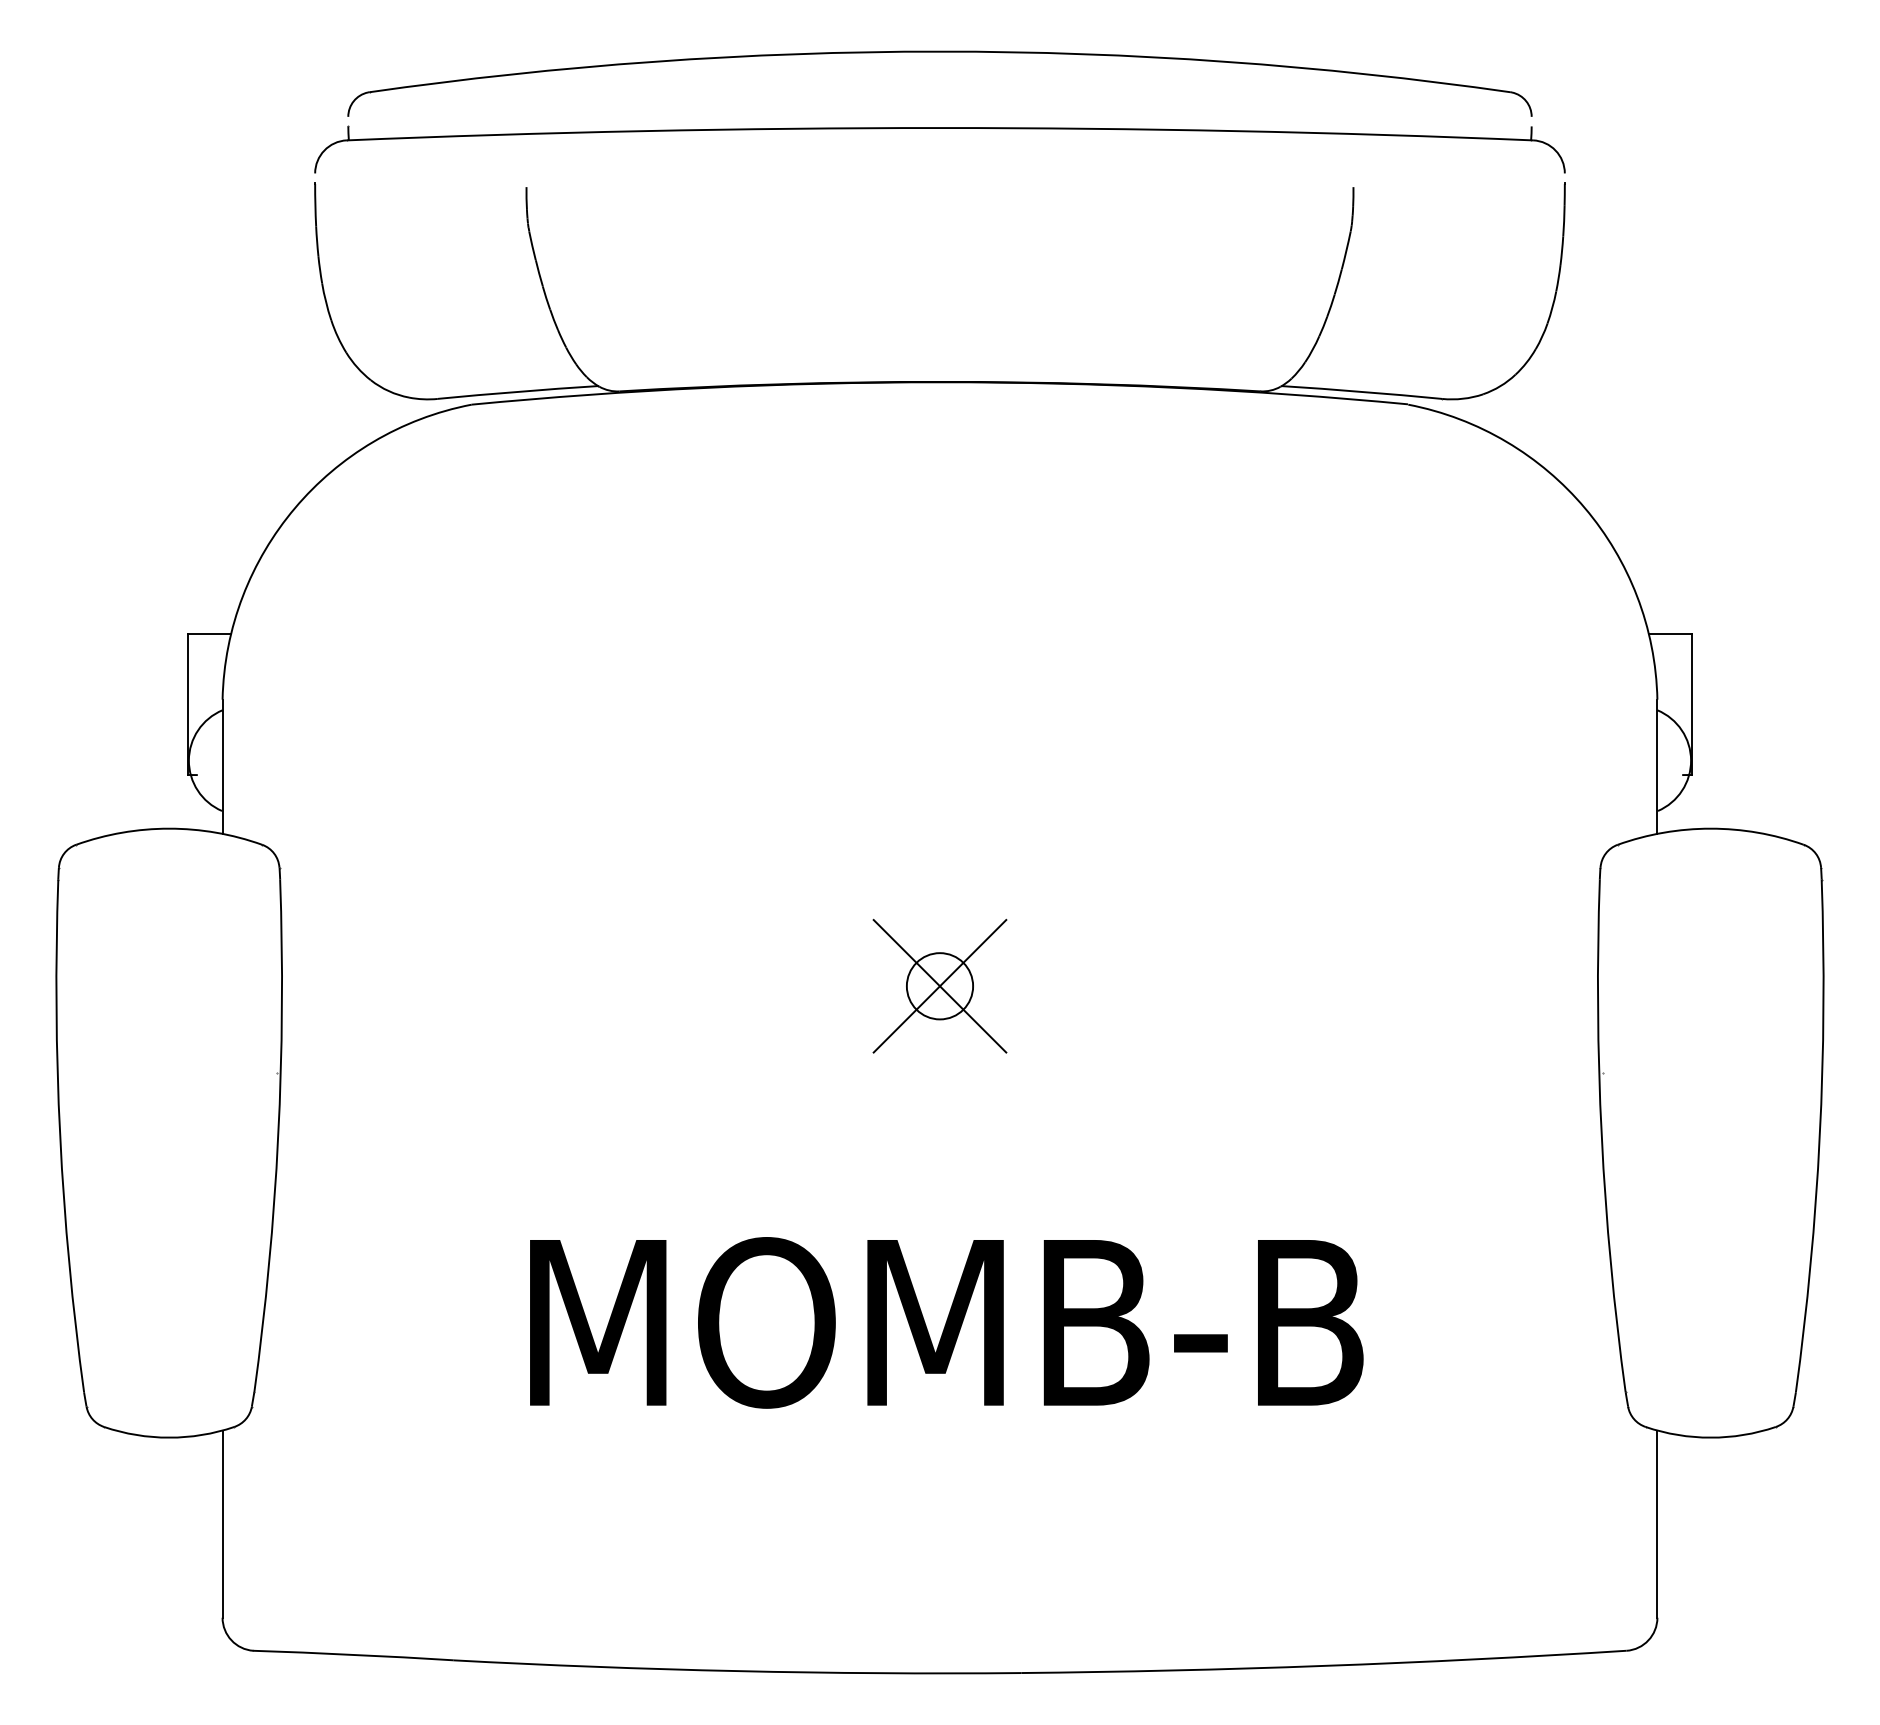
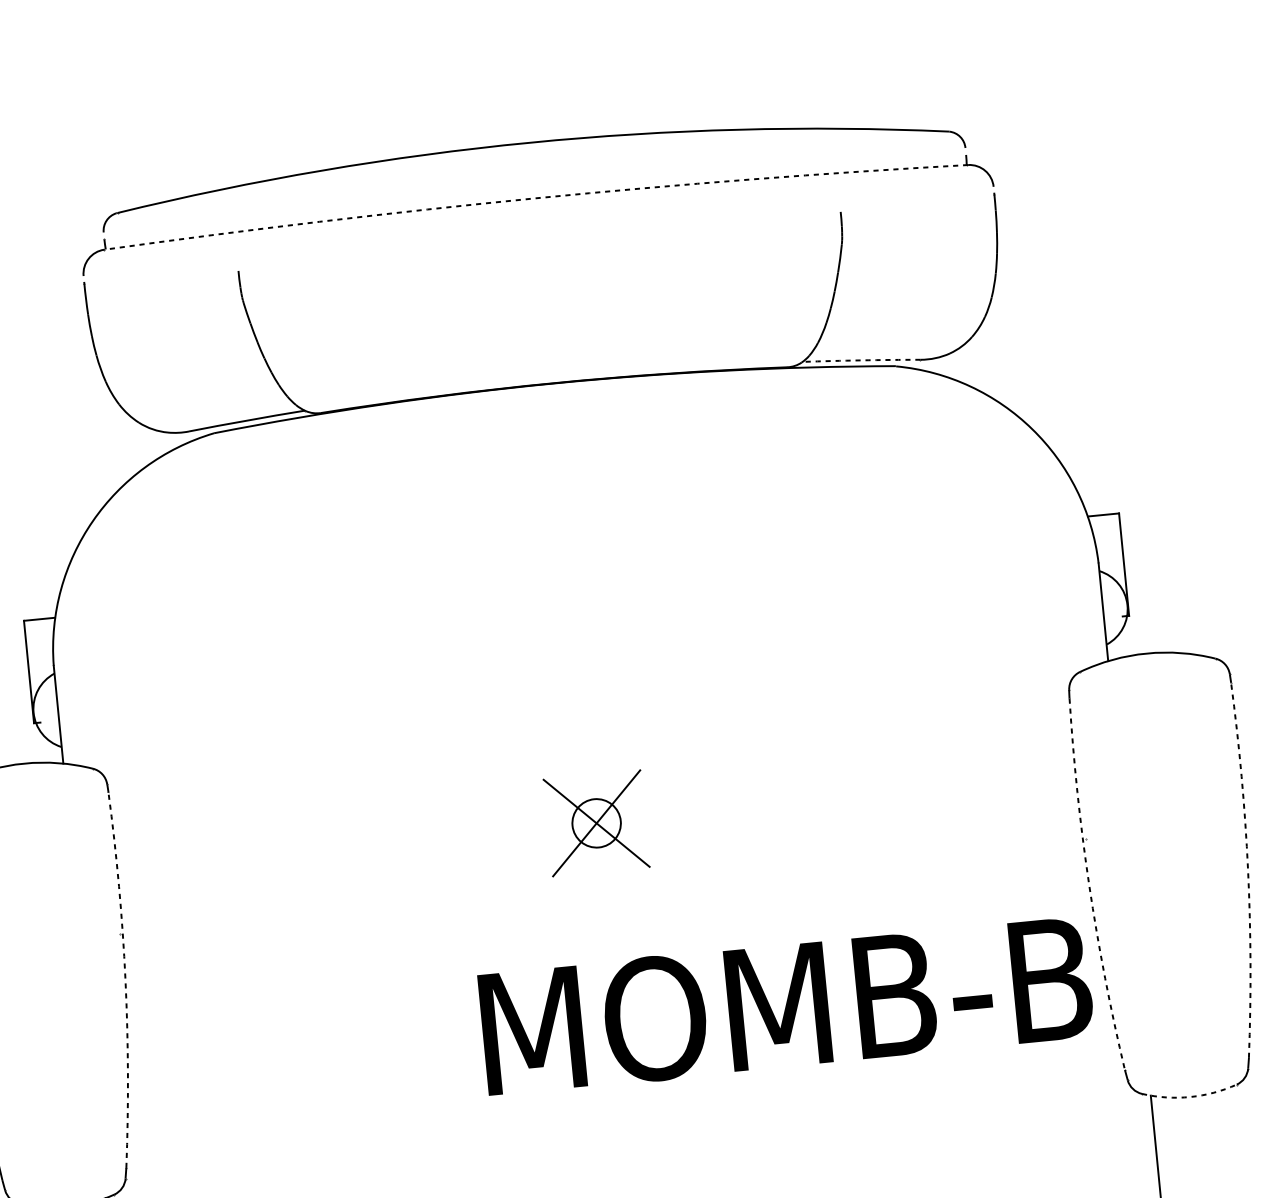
arc: (940, 128) -> (535, 198), solid -> dashed
arc: (1362, 391) -> (861, 360), solid -> dashed
arc: (278, 1136) -> (125, 979), solid -> dashed
arc: (1601, 1136) -> (1089, 885), solid -> dashed
arc: (1819, 1136) -> (1247, 869), solid -> dashed
text: (946, 1322) -> (786, 1005), moved
arc: (1710, 1437) -> (1189, 1096), solid -> dashed

